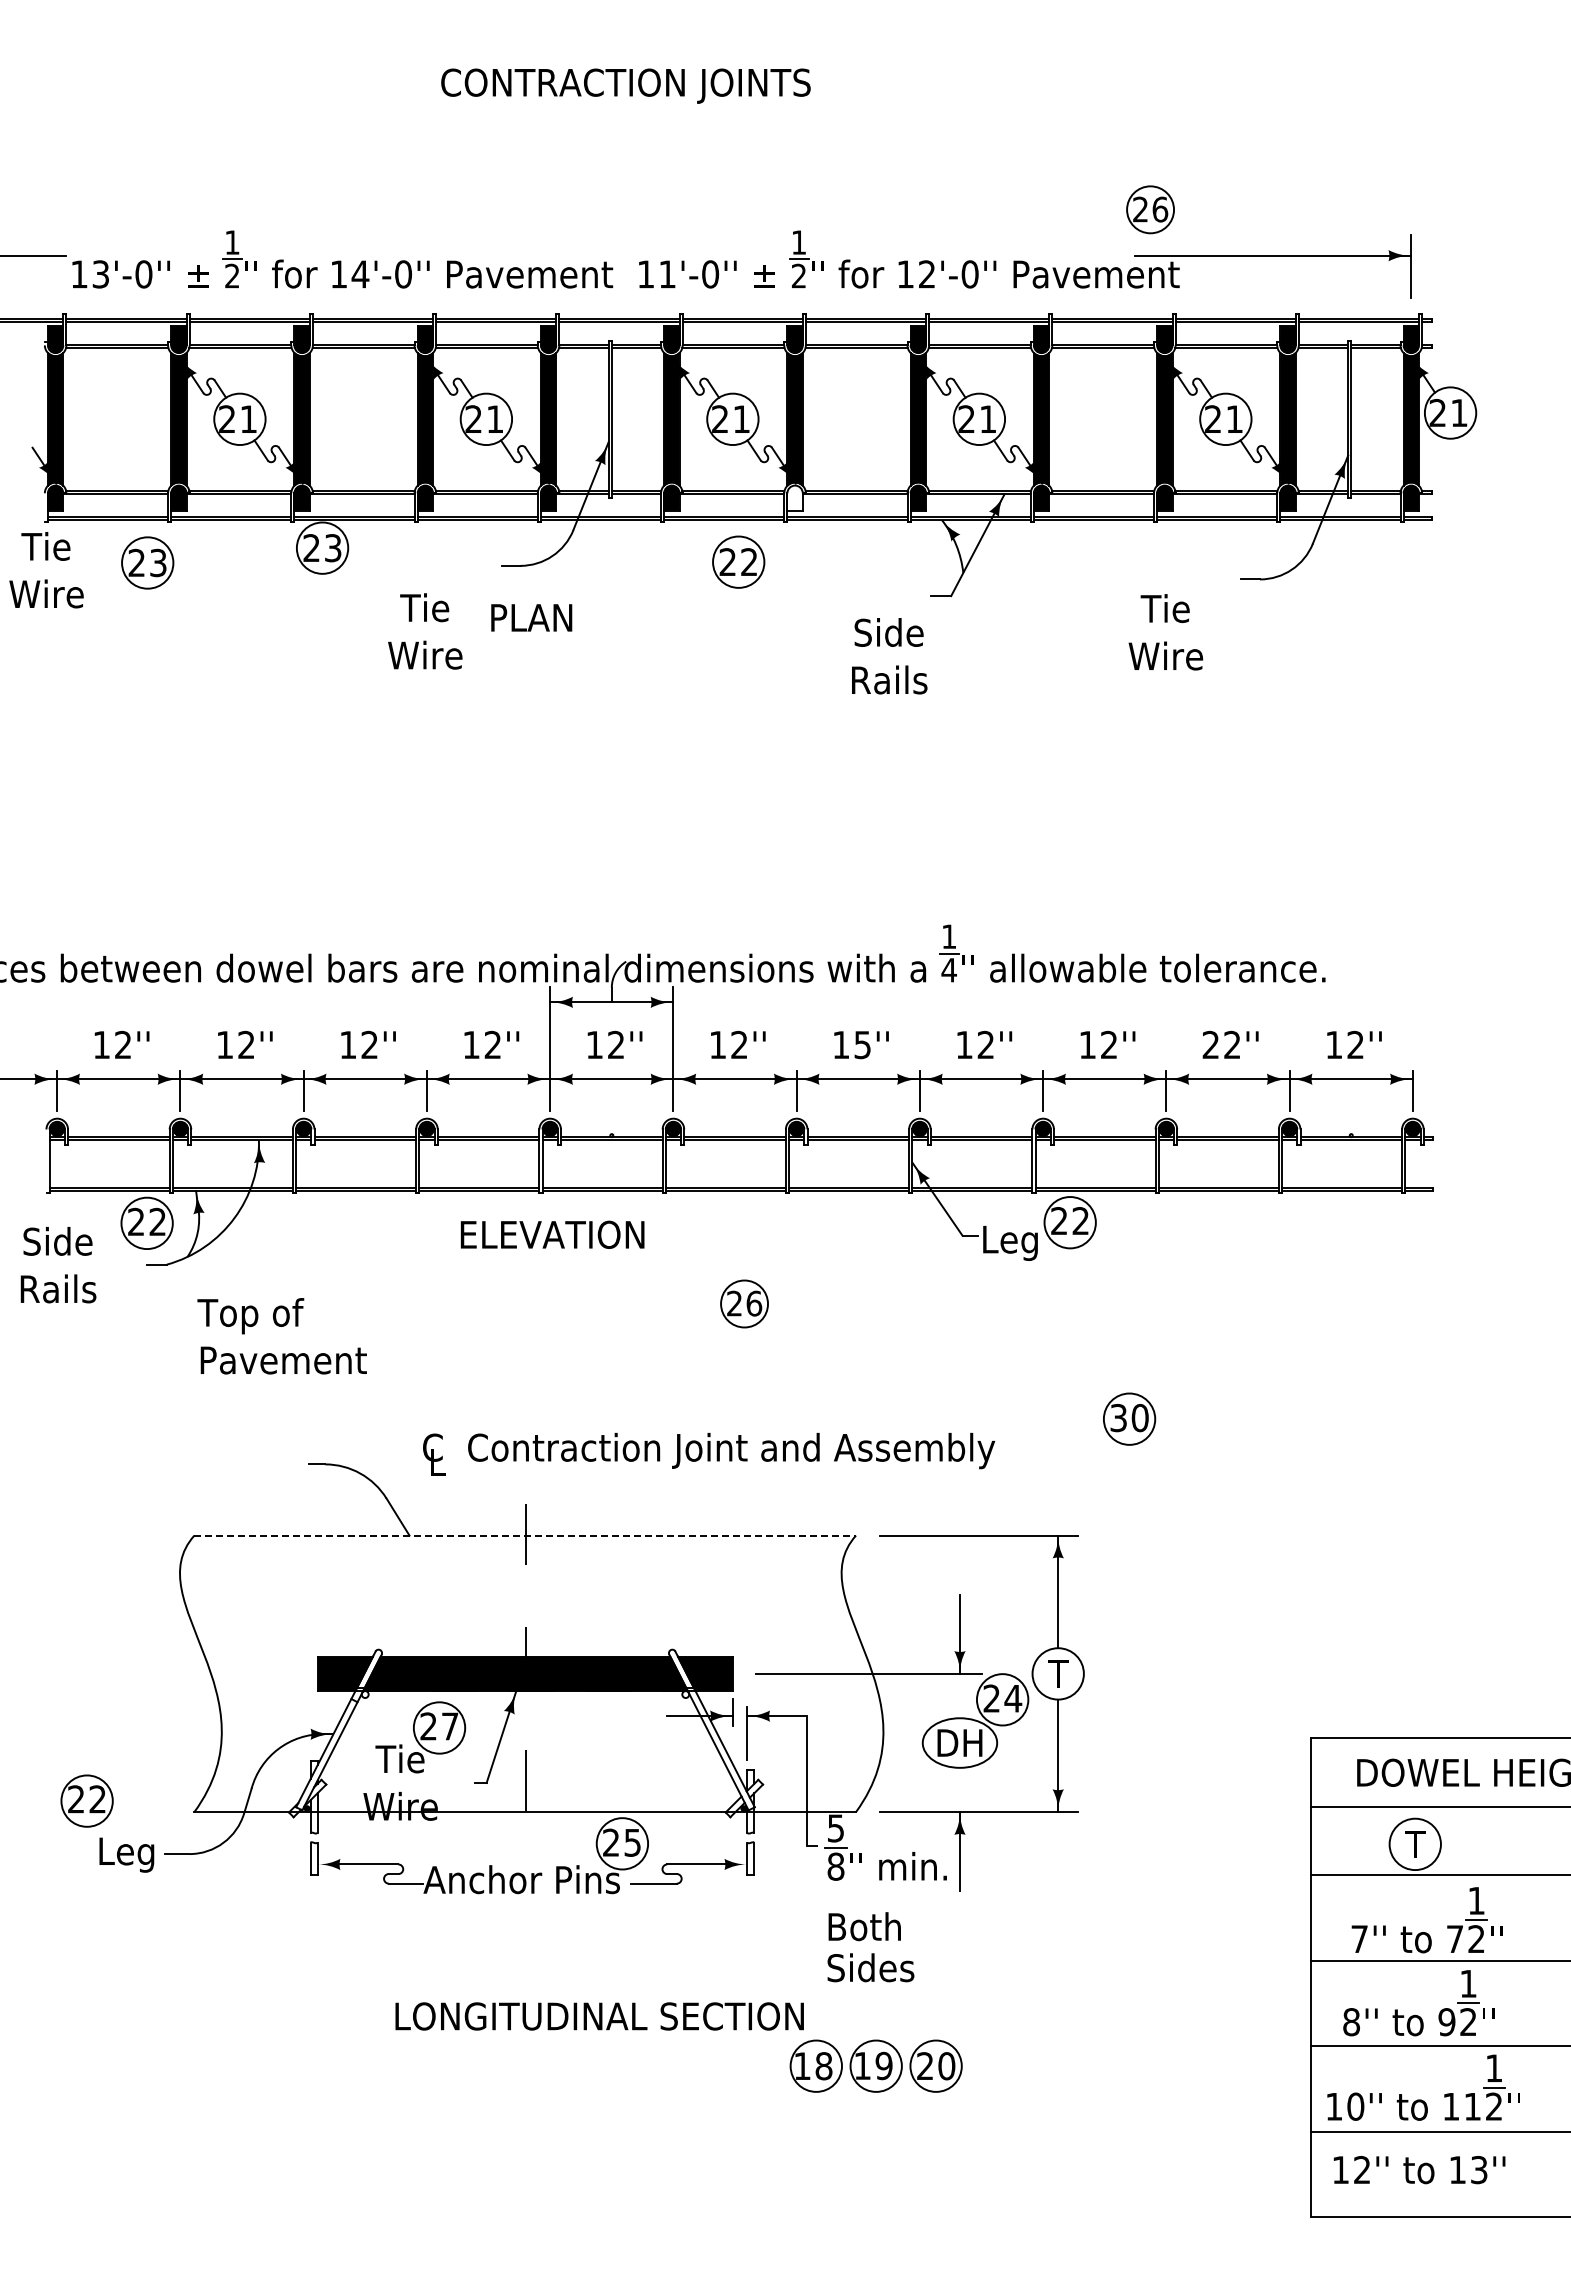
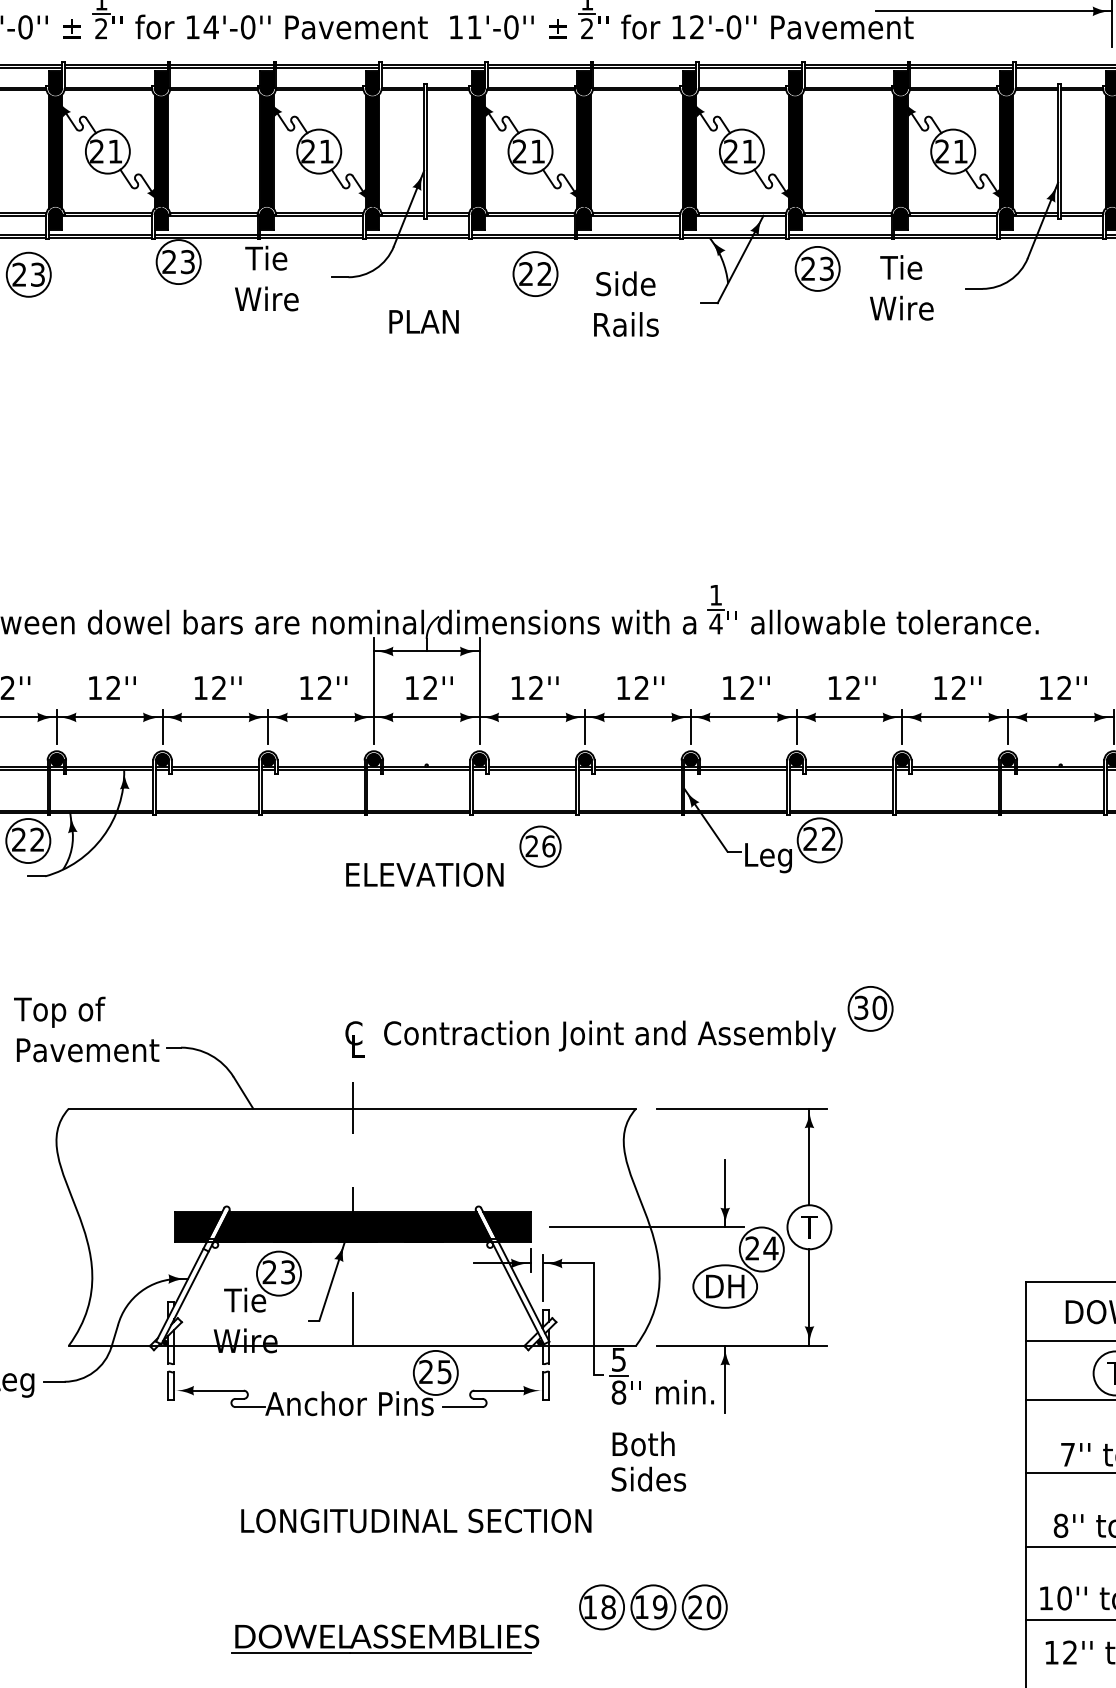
fill: (794, 497) -> (583, 218), added
part: (1067, 555) -> (817, 268), added
text: (531, 617) -> (423, 321), moved
text: (425, 631) -> (266, 278), moved
text: (1165, 632) -> (901, 288), moved
text: (889, 656) -> (626, 304), moved
text: (862, 1044) -> (641, 687), 15'' -> 12''
text: (1210, 1044) -> (940, 687), 22'' -> 12''
text: (552, 1234) -> (424, 874), moved
part: (744, 1303) -> (540, 846), moved
text: (281, 1336) -> (86, 1029), moved
text: (709, 1454) -> (591, 1039), moved
line: (525, 1535) -> (352, 1108), dashed -> solid
text: (450, 1726) -> (288, 1272), 27 -> 23
part: (875, 2065) -> (652, 1606), moved
part: (563, 2154) -> (385, 1639), added

